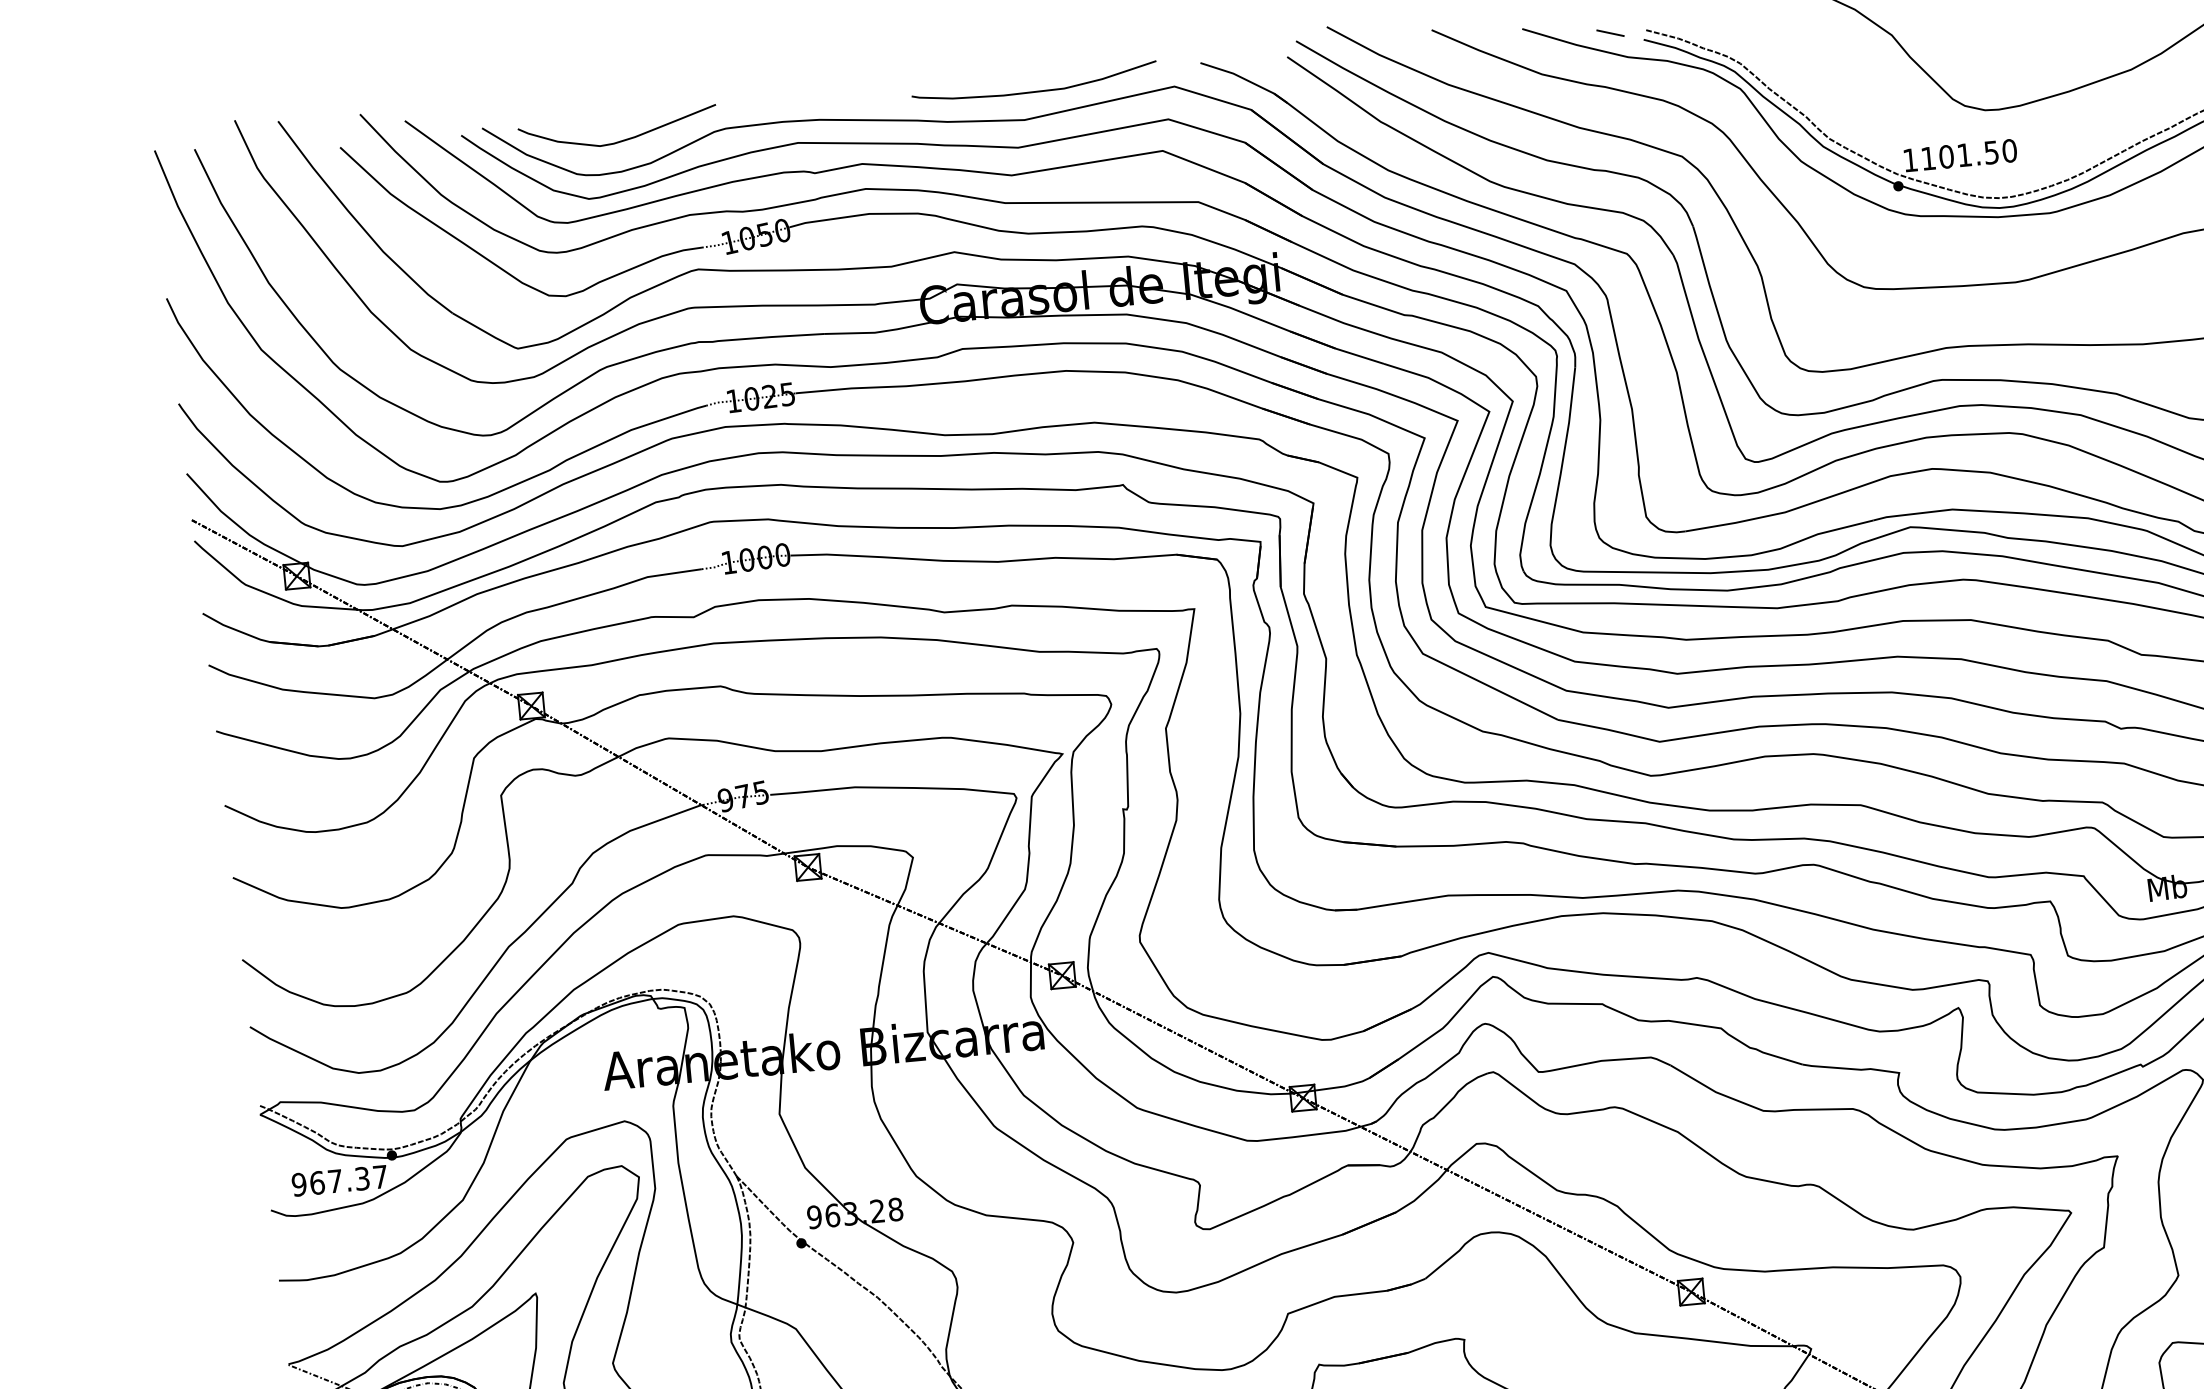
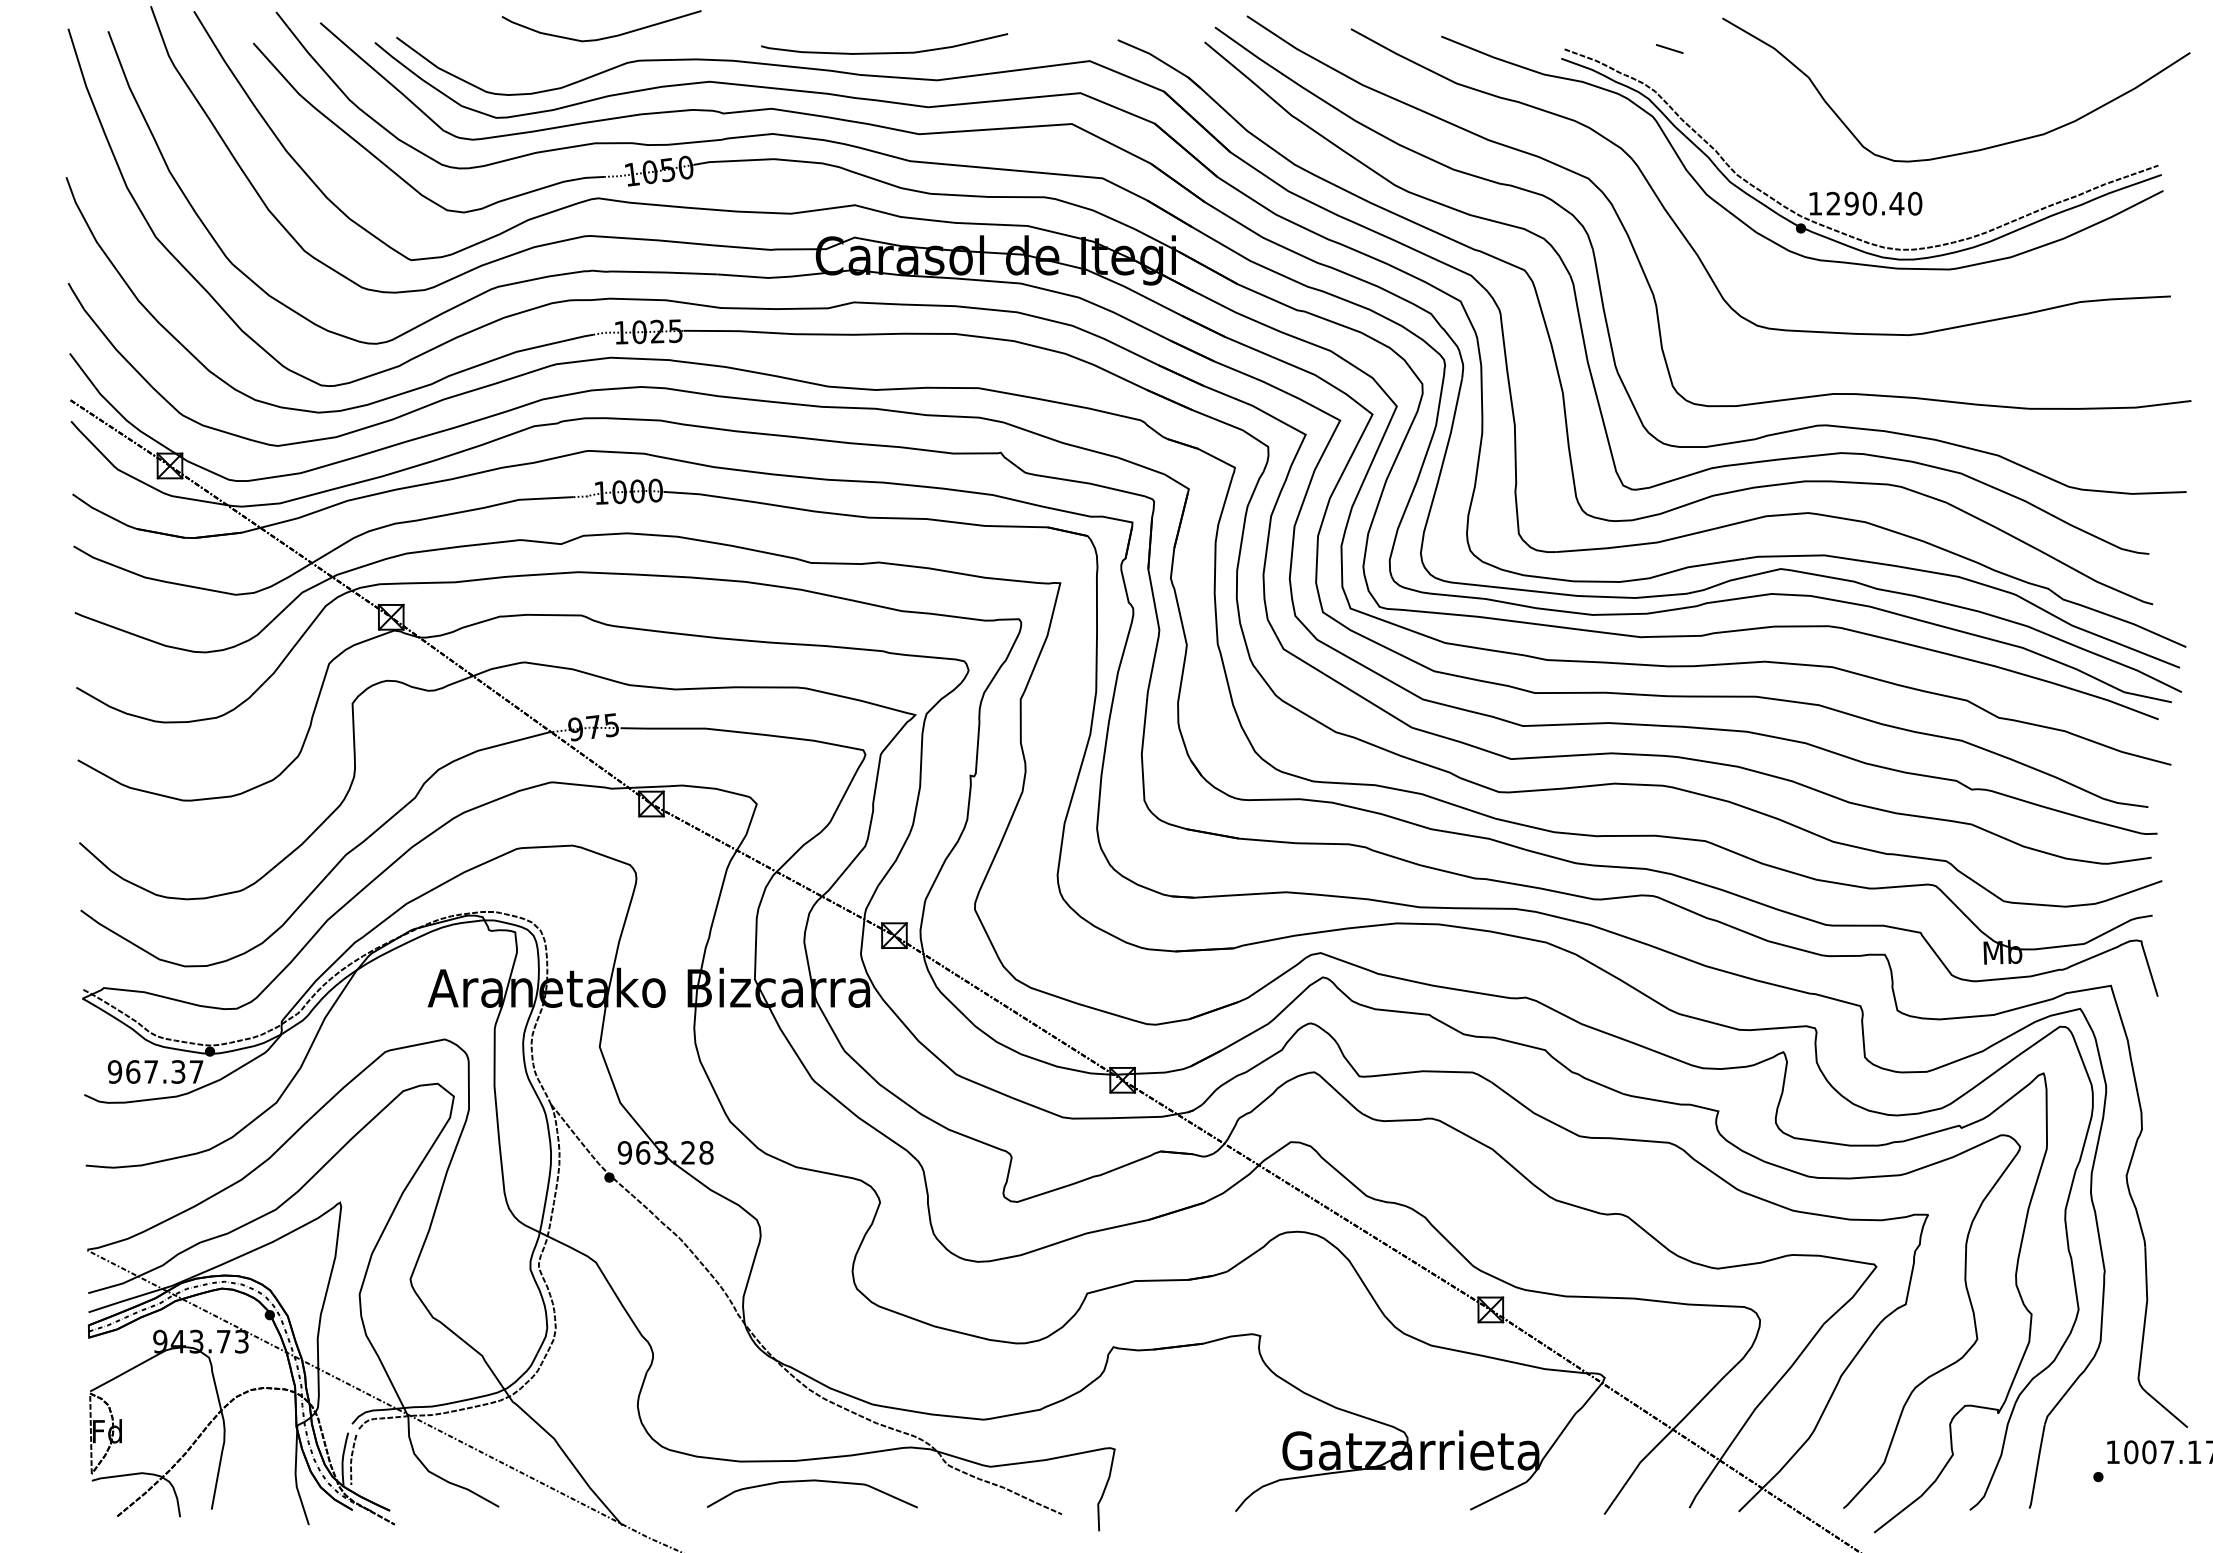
line: (1610, 32) -> (1669, 48), moved
curve: (1035, 91) -> (884, 52), moved
curve: (619, 140) -> (602, 37), moved
text: (1960, 155) -> (1865, 203), 1101.50 -> 1290.40

